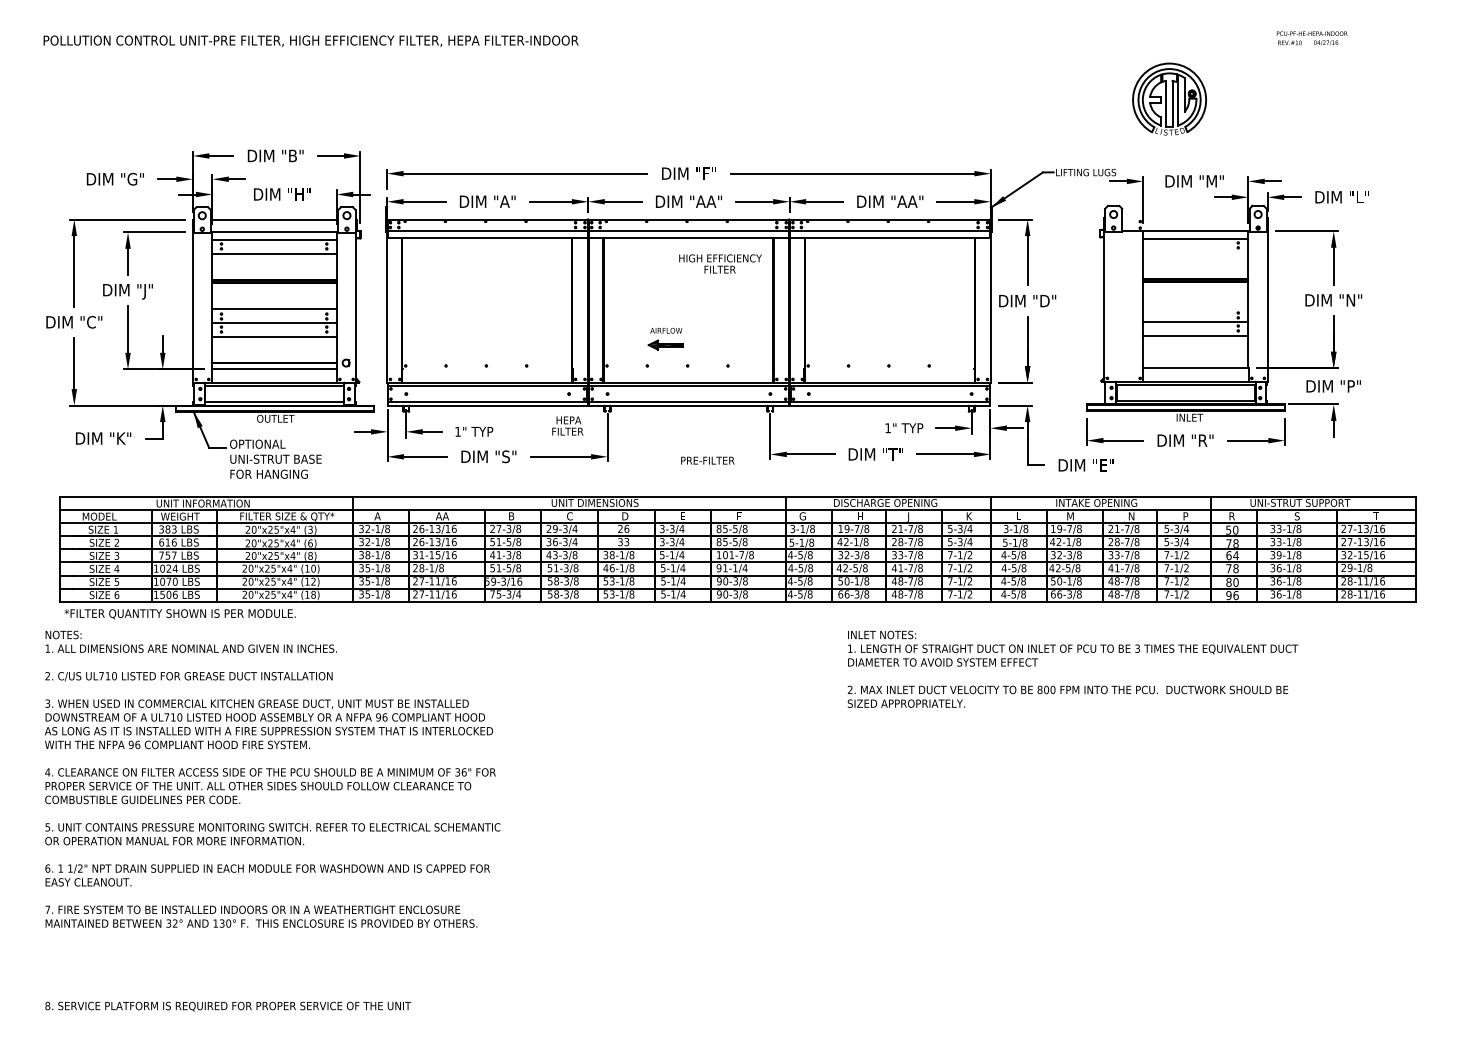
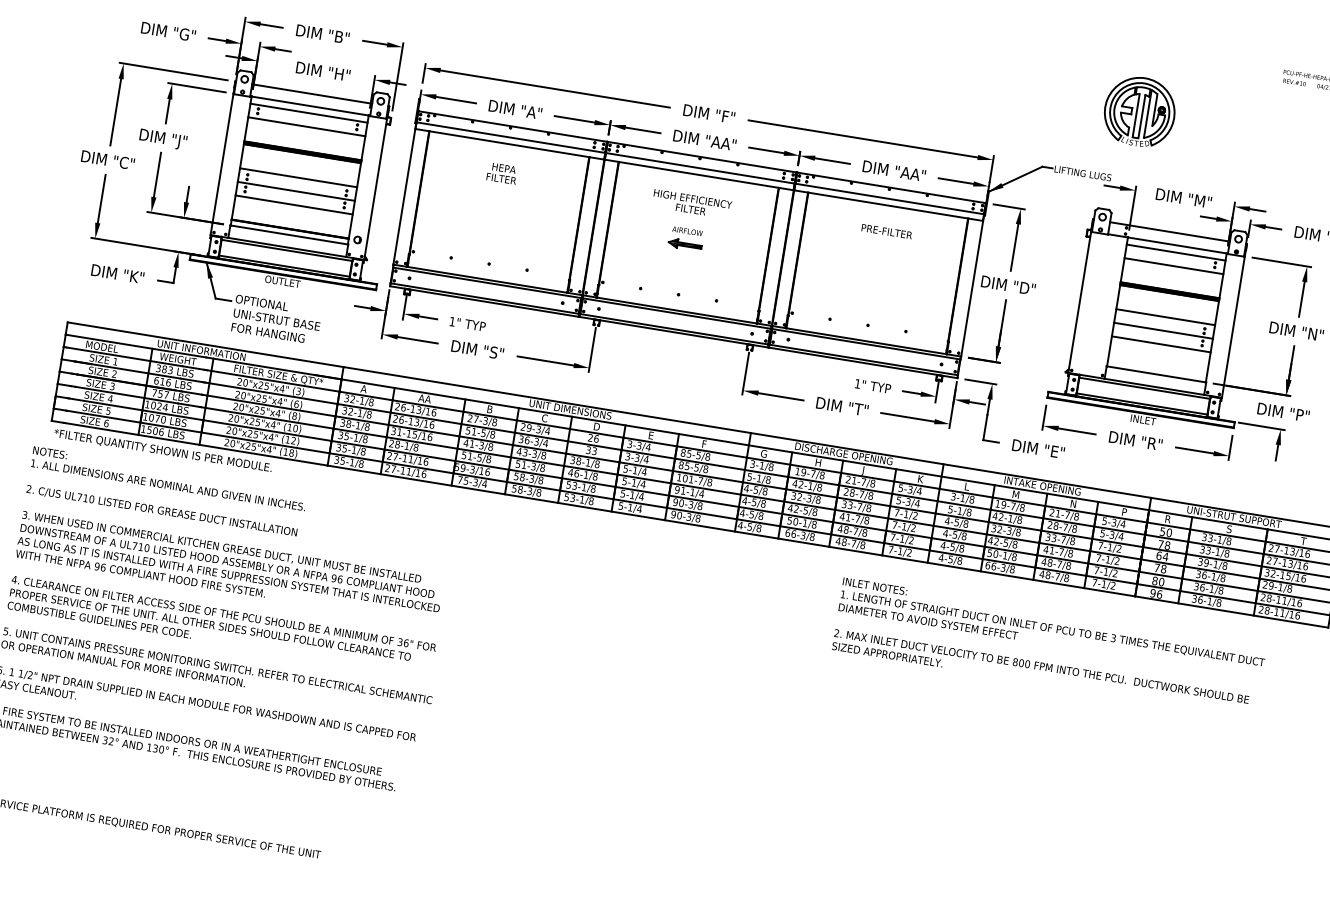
part: (1169, 98) -> (1139, 111), moved
line: (1185, 218) -> (1169, 231), added
line: (1195, 253) -> (1173, 266), added
text: (720, 263) -> (692, 203), moved
line: (1195, 307) -> (1165, 317), added
part: (665, 339) -> (685, 239), moved
text: (567, 425) -> (502, 173), moved
text: (707, 460) -> (886, 231), moved
text: (1072, 668) -> (1049, 646), moved

